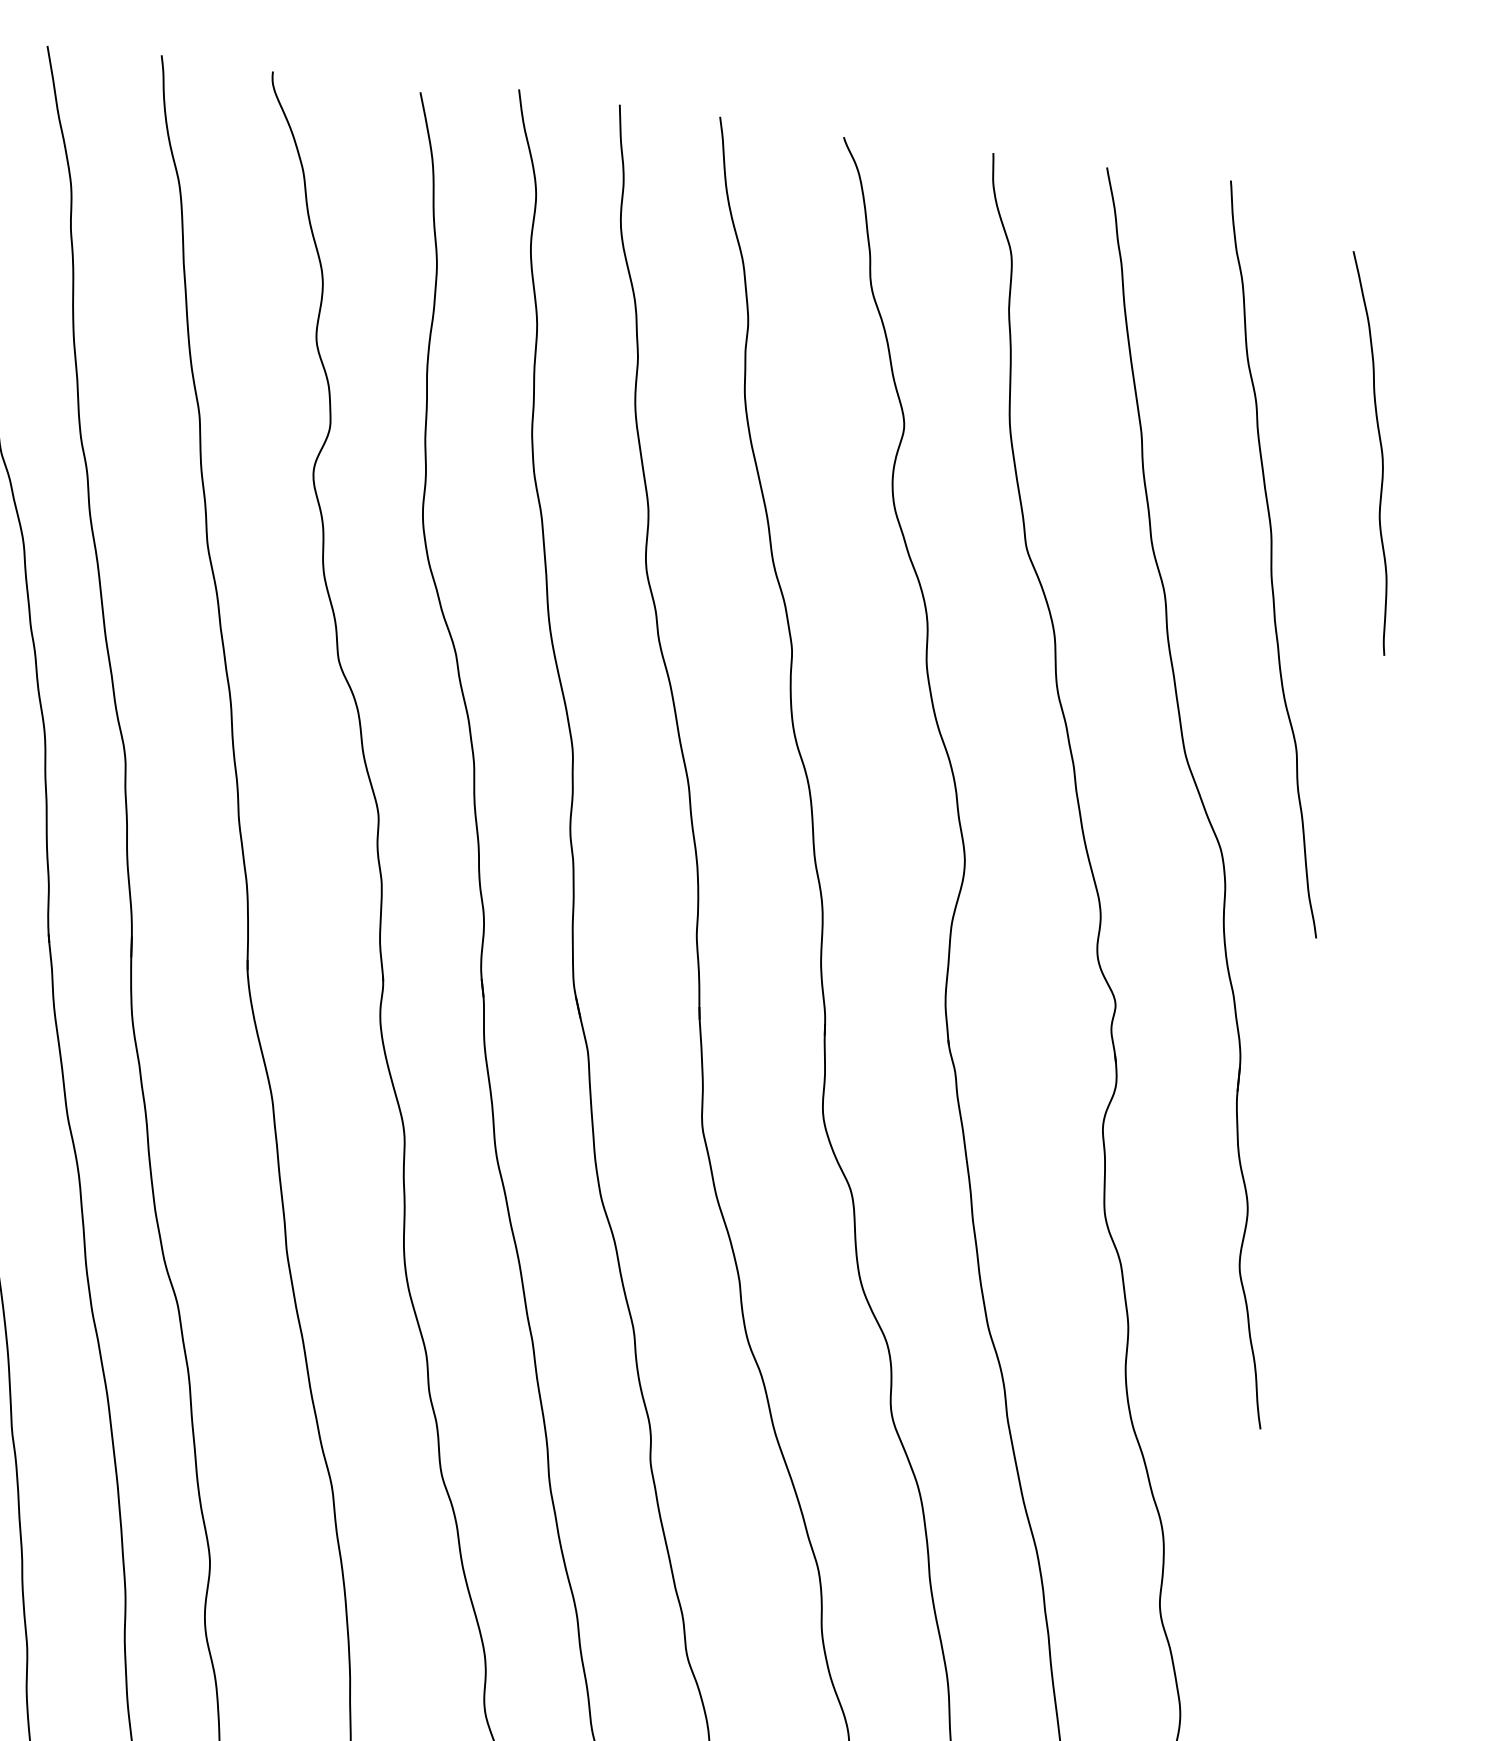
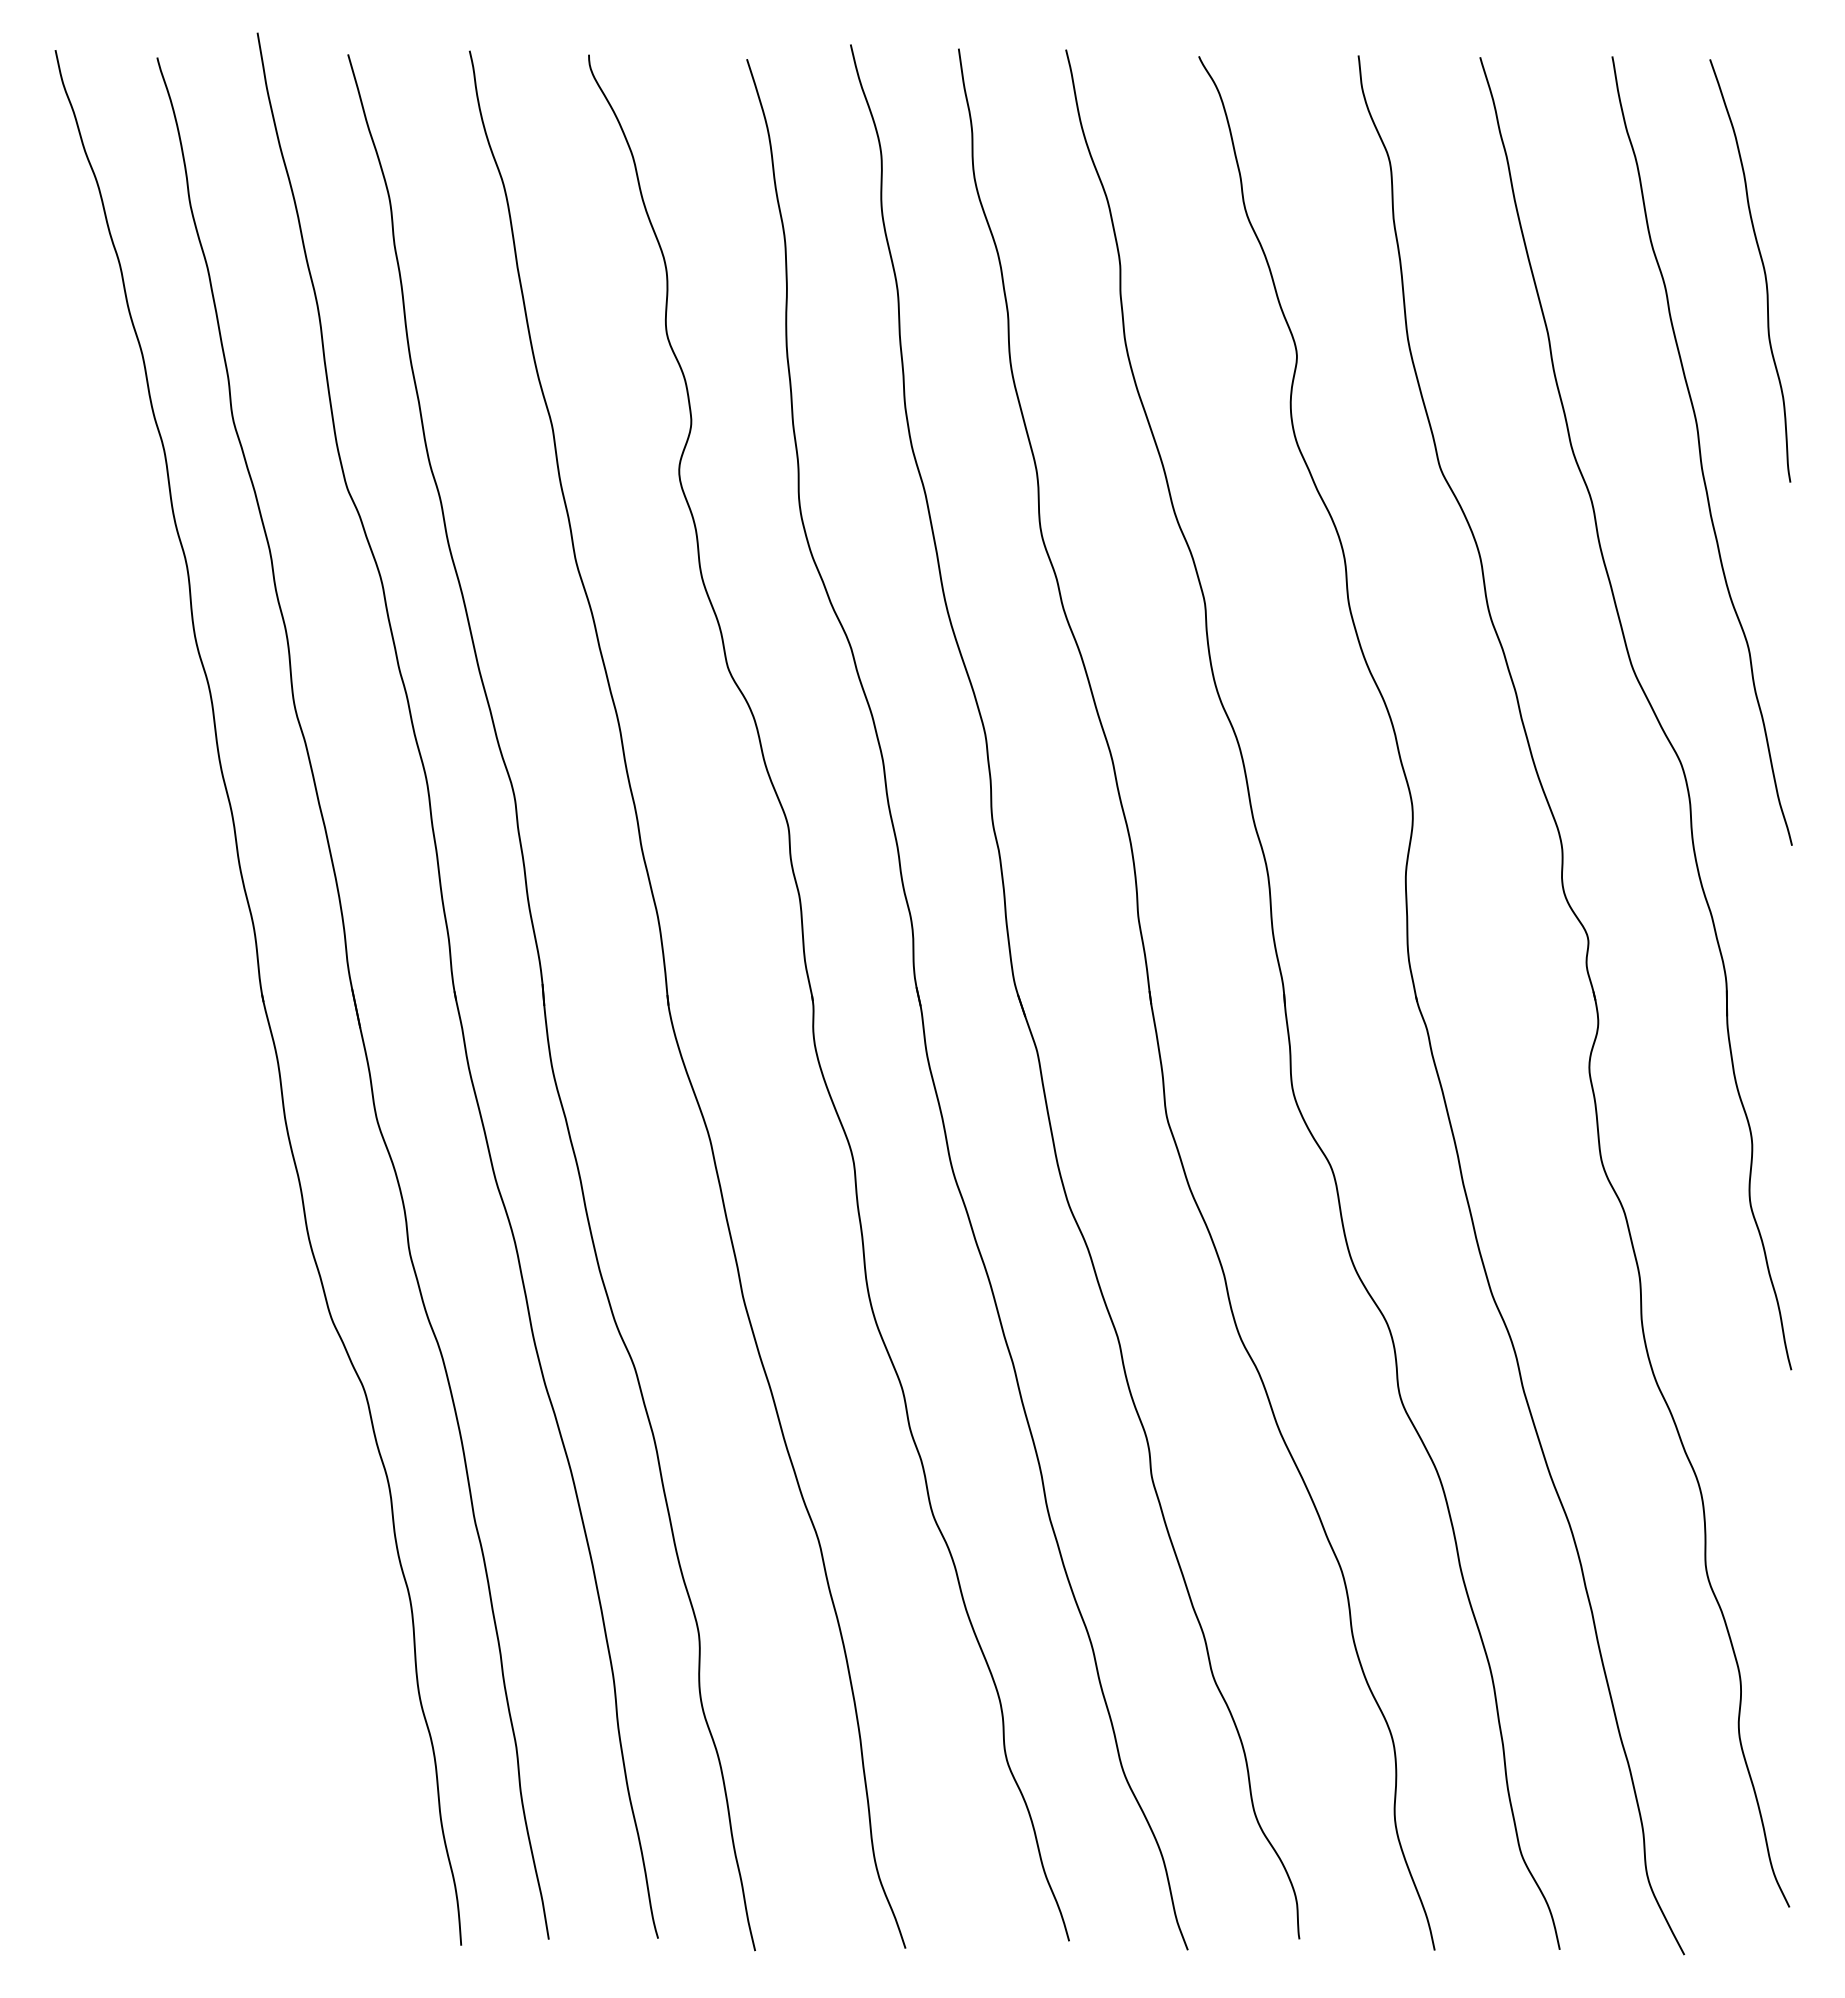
curve: (1380, 450) -> (1762, 266), moved

